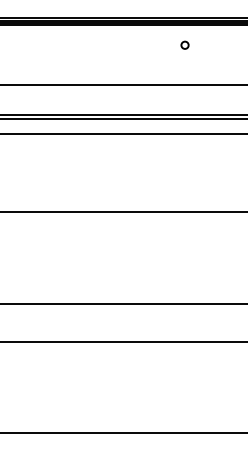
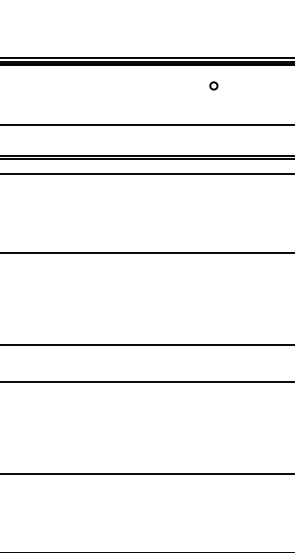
circle: (184, 44) -> (213, 85), moved

